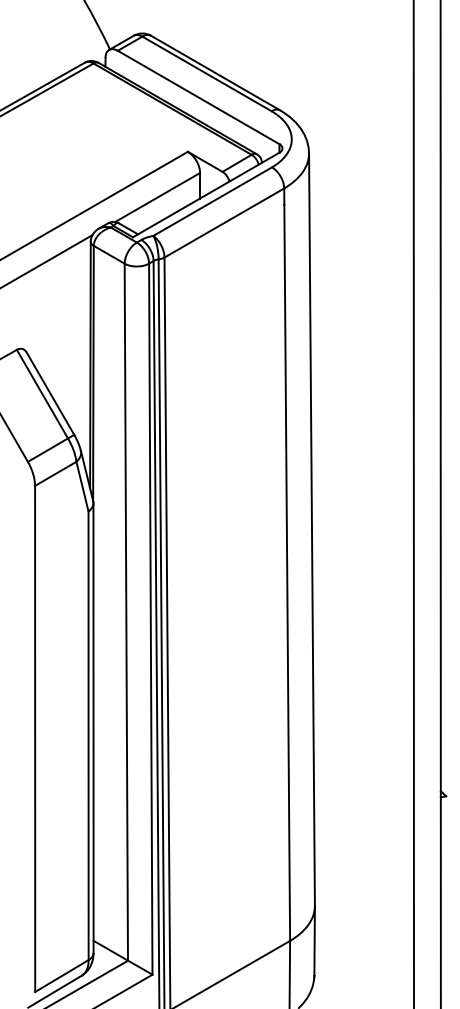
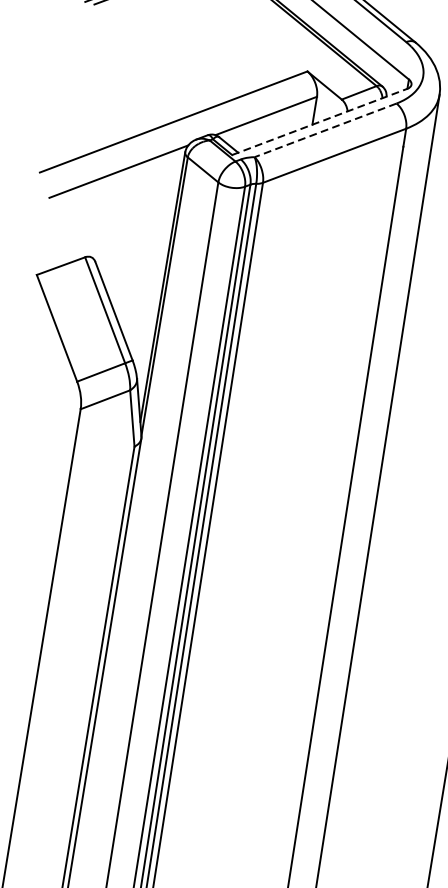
line: (206, 194) -> (320, 121), solid -> dashed
line: (212, 201) -> (325, 130), solid -> dashed

